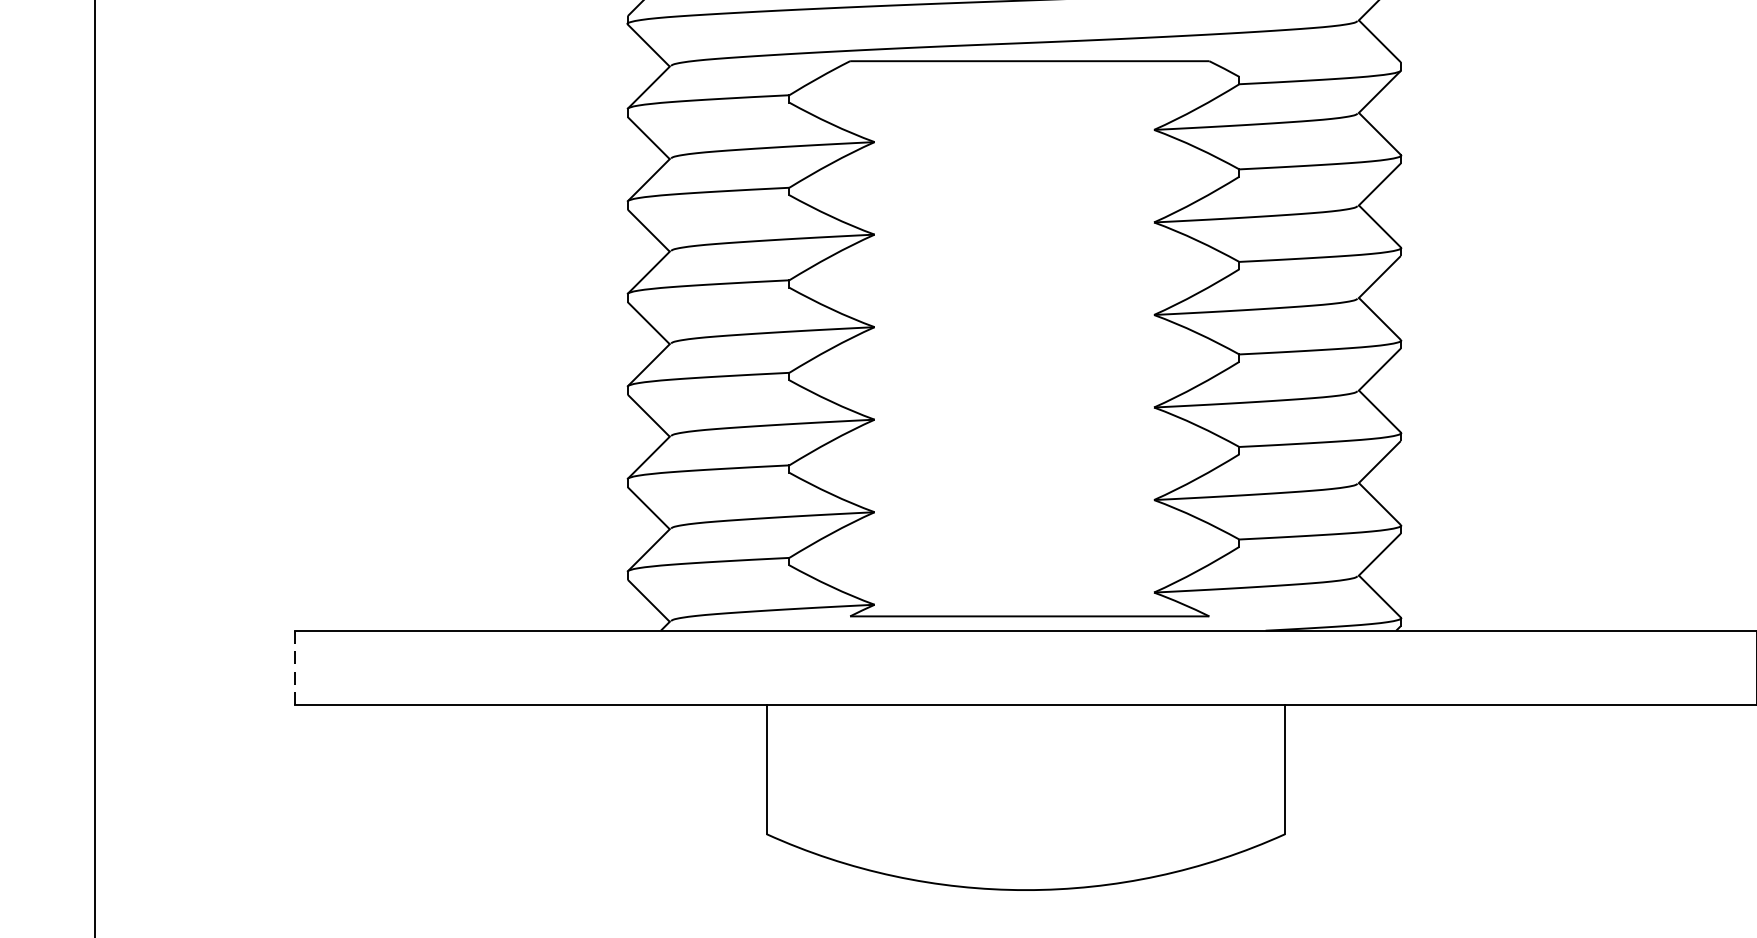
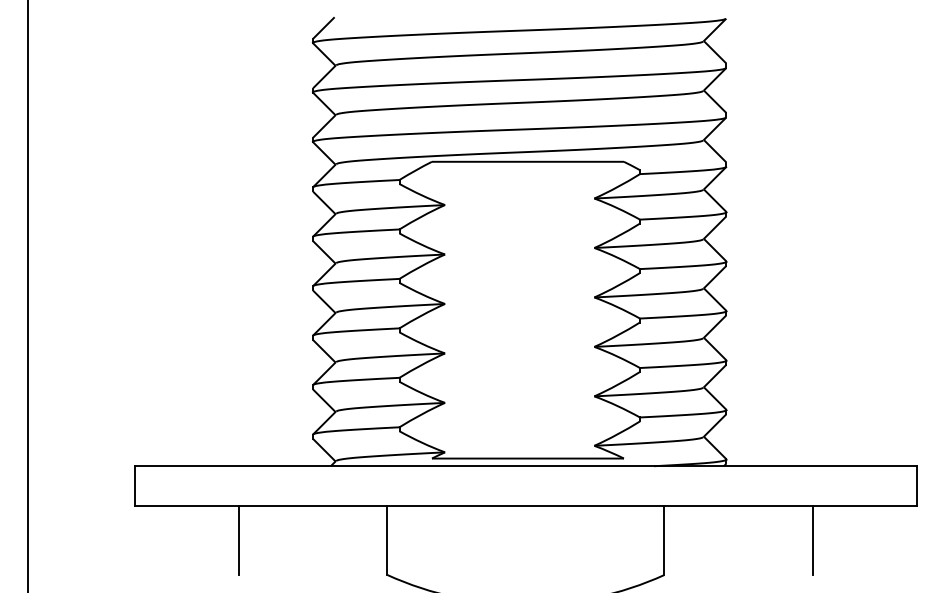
line: (295, 668) -> (135, 486), dashed -> solid
line: (490, 769) -> (239, 540), added
line: (1562, 769) -> (812, 540), added

